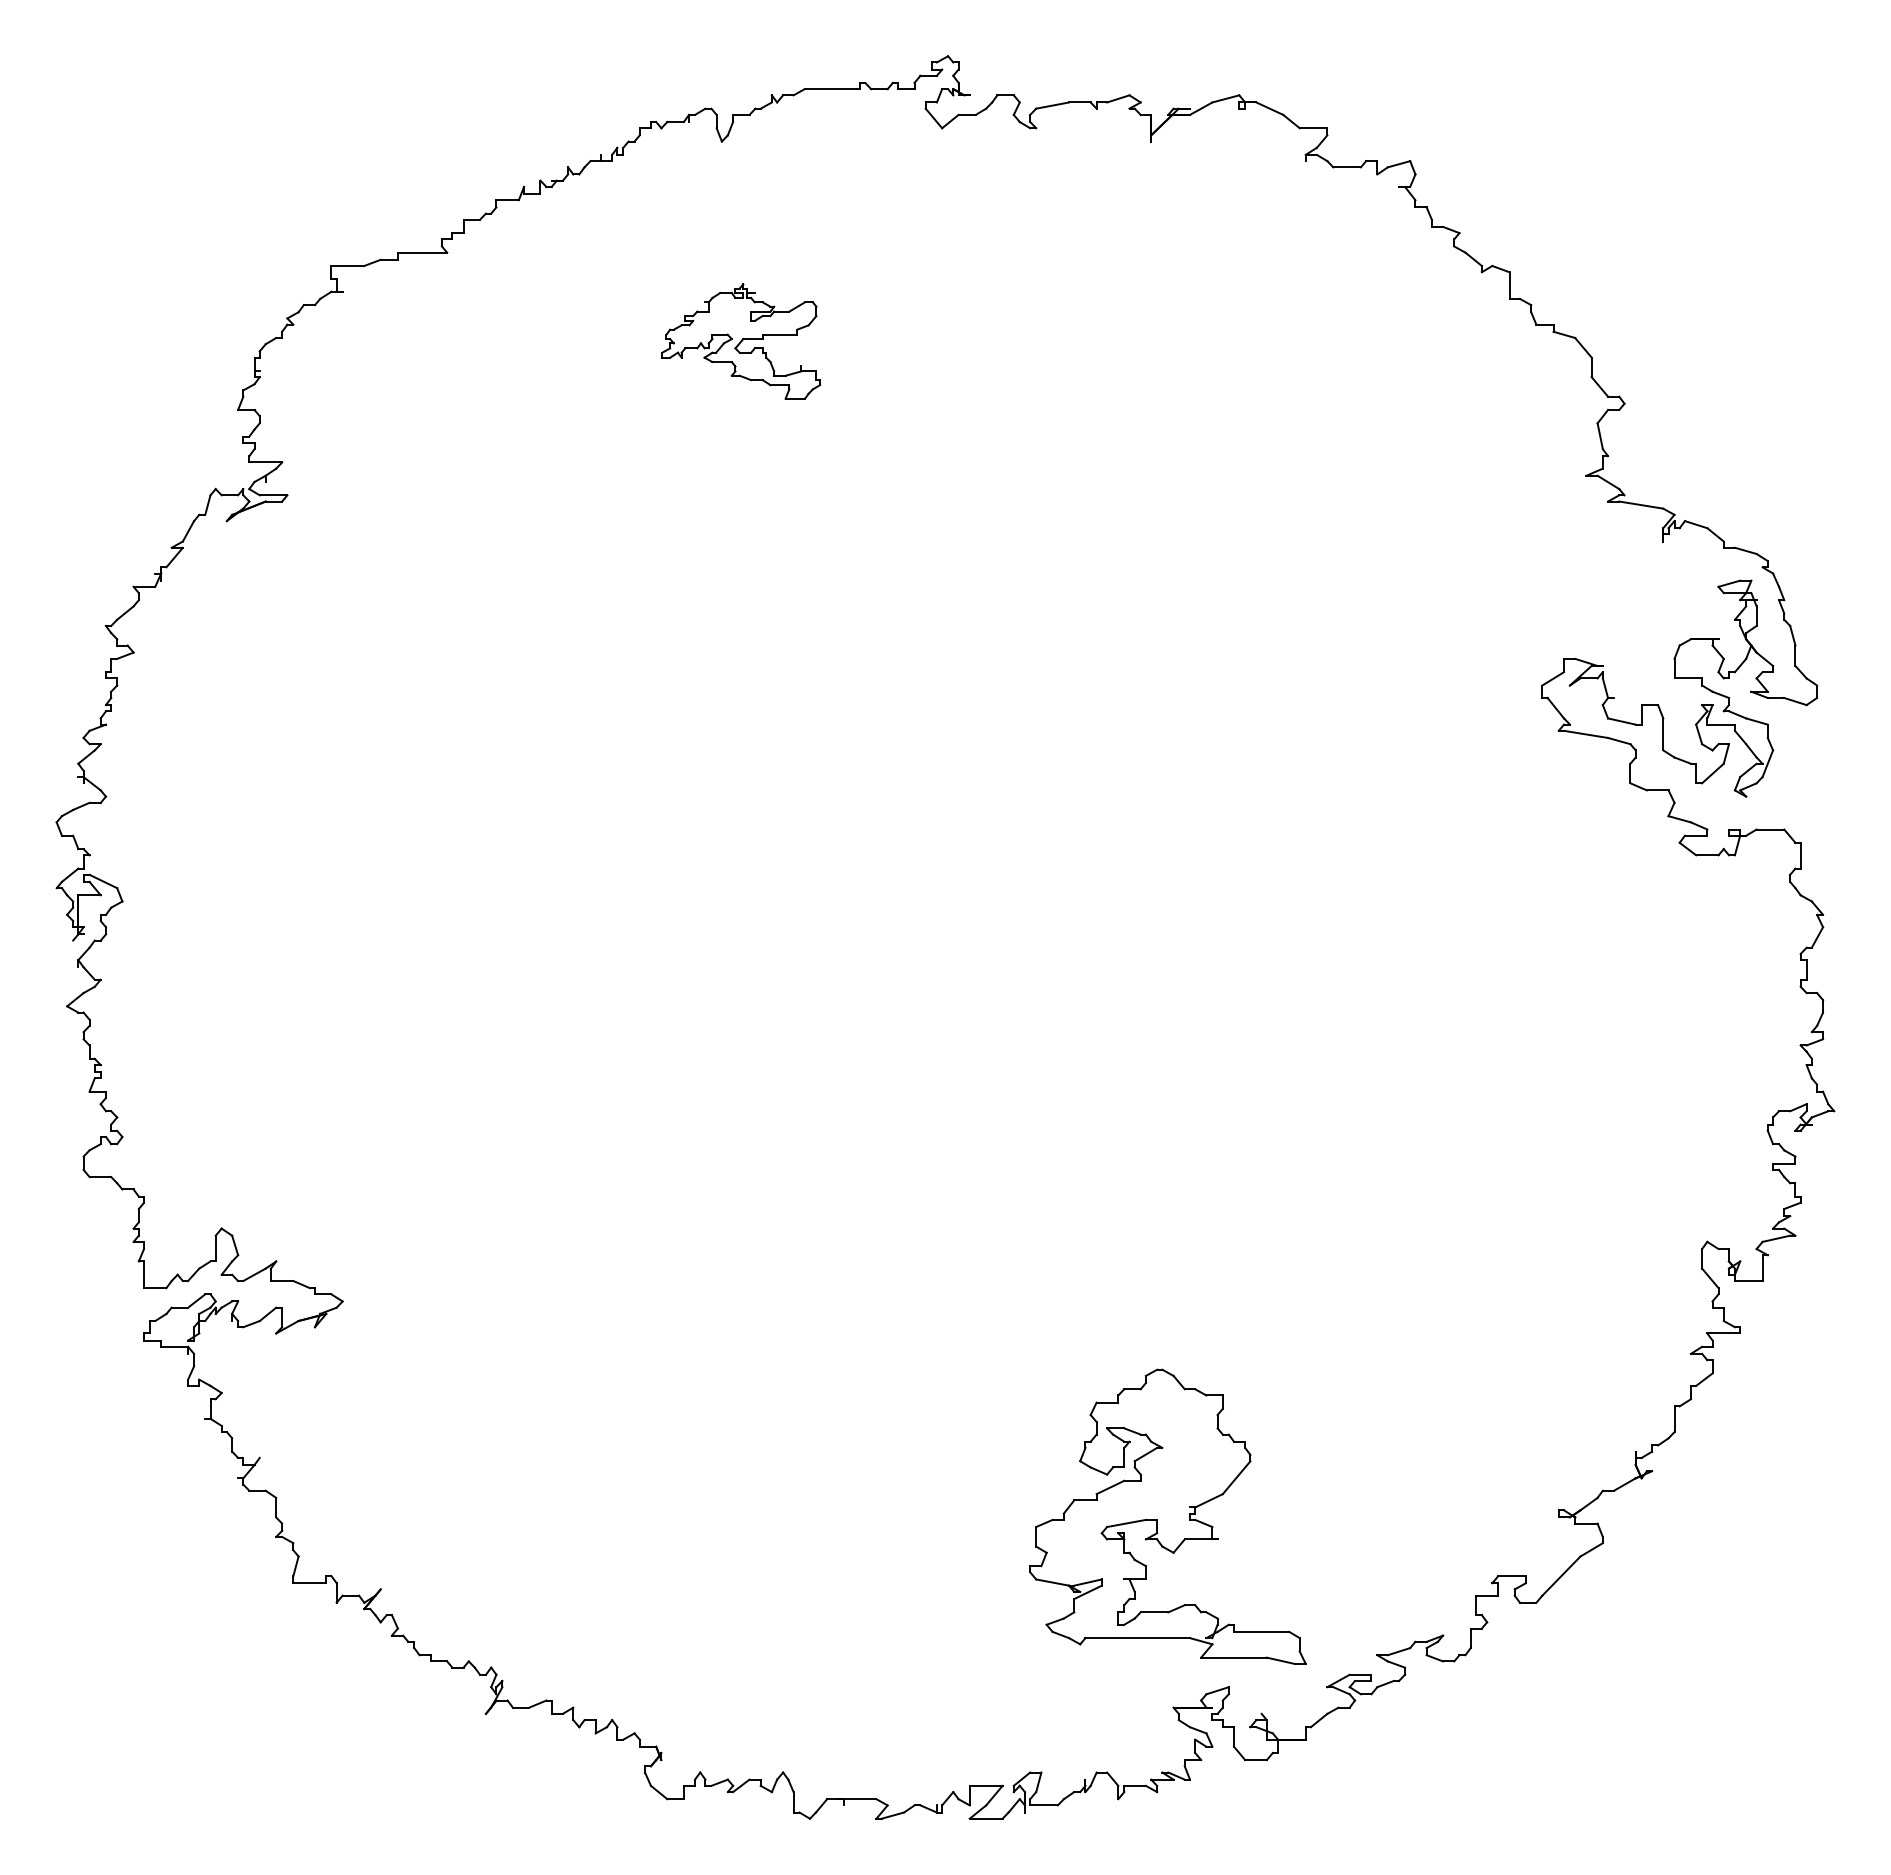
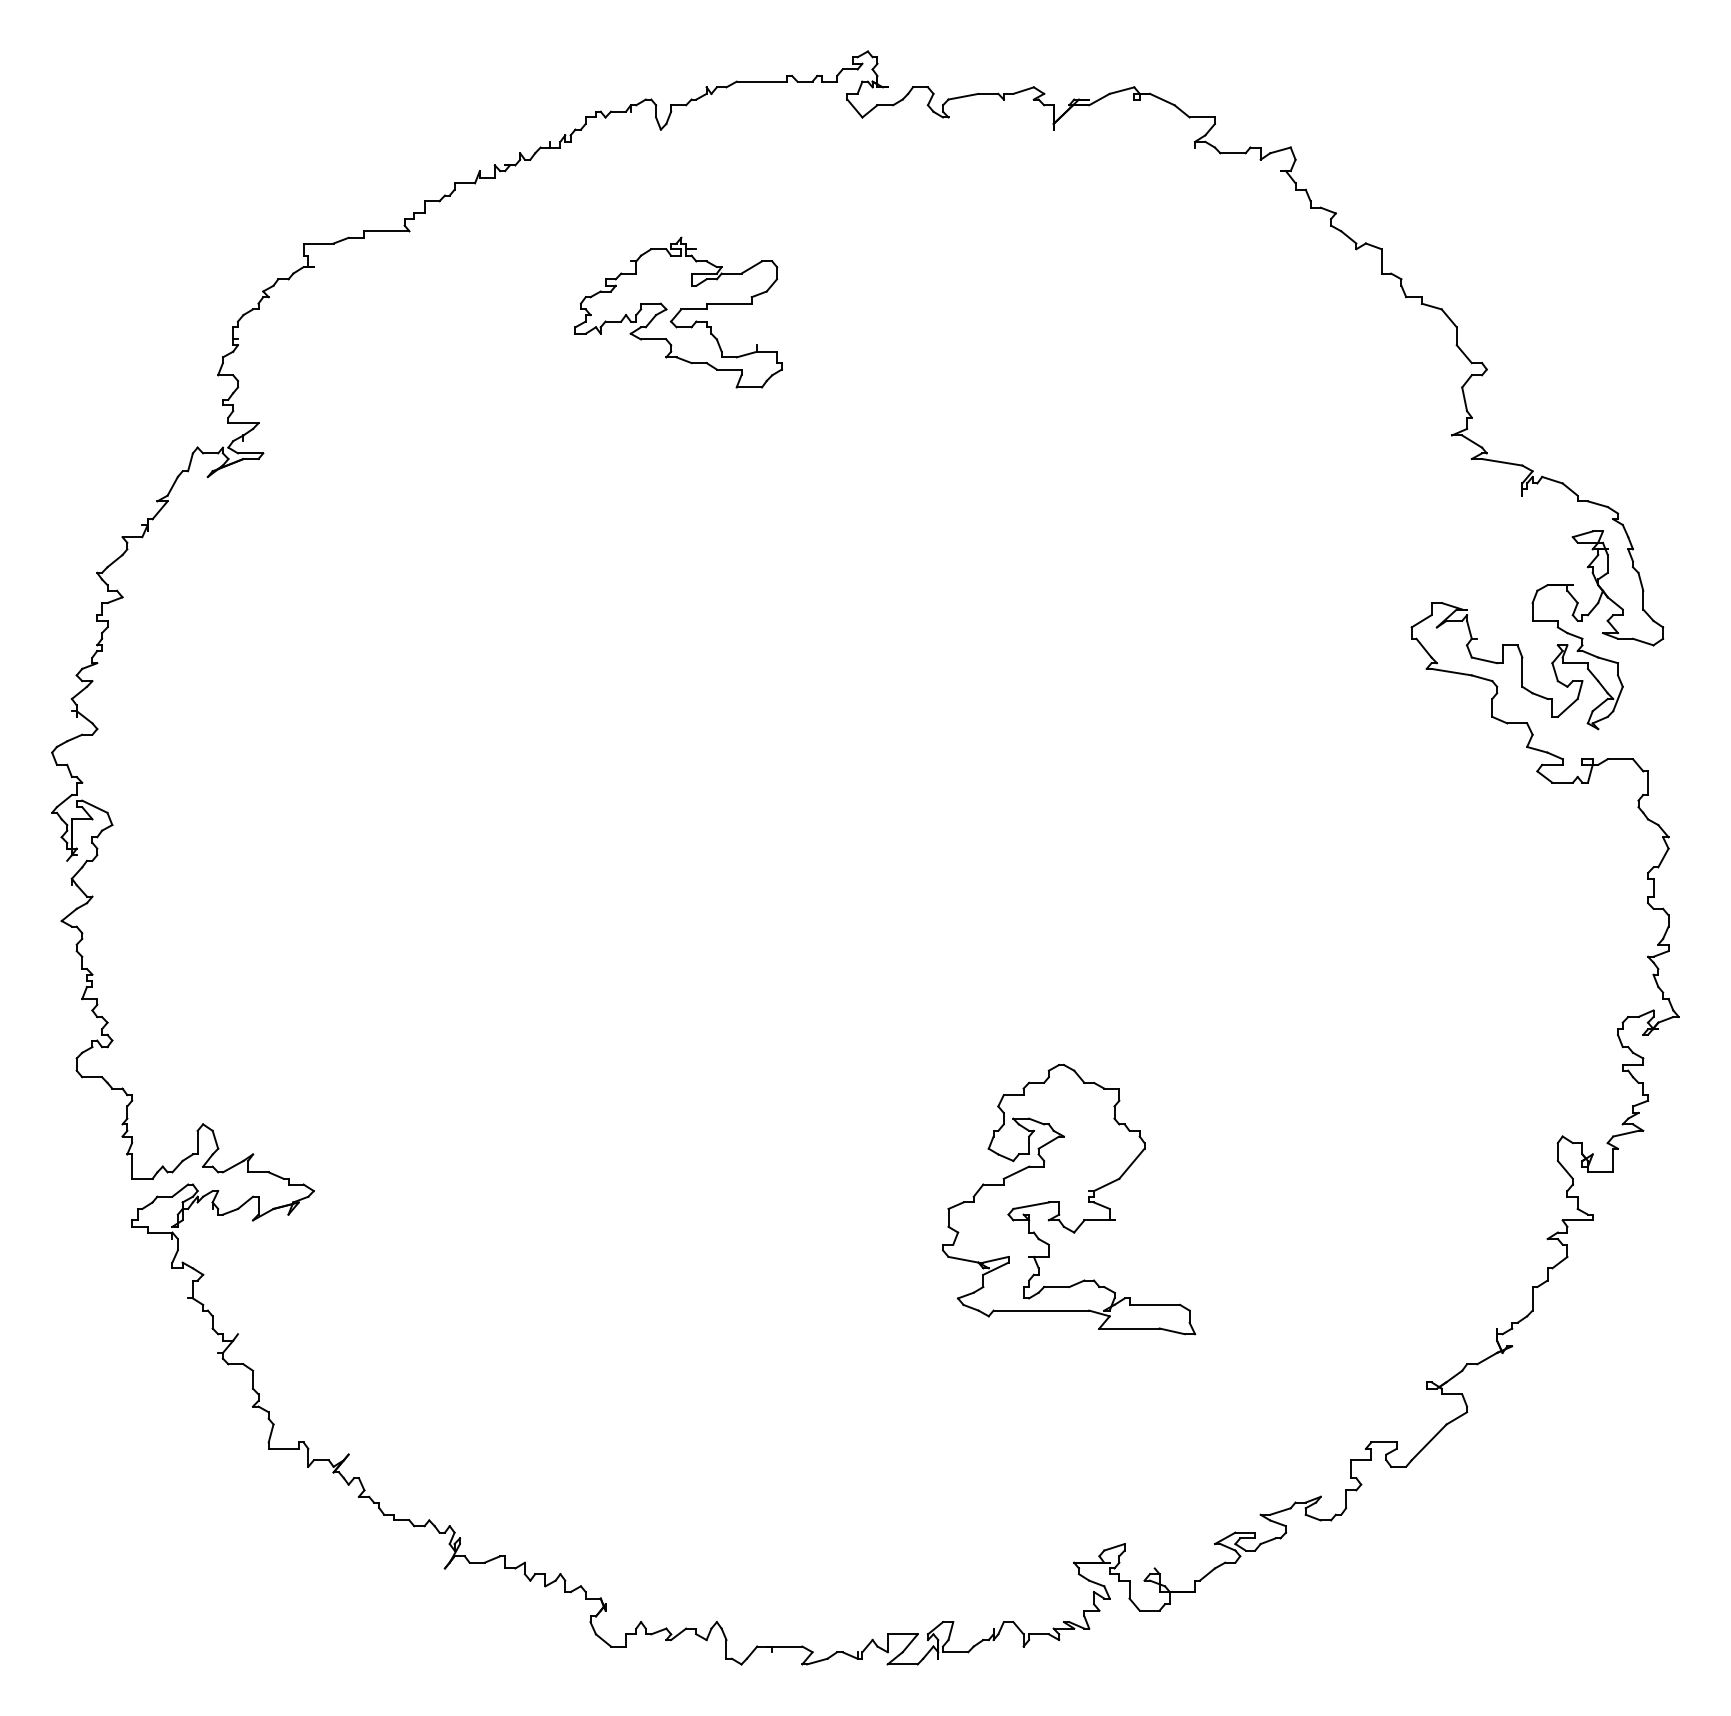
part: (740, 341) -> (677, 312), size x1.43
part: (1167, 1516) -> (1068, 1199), moved

